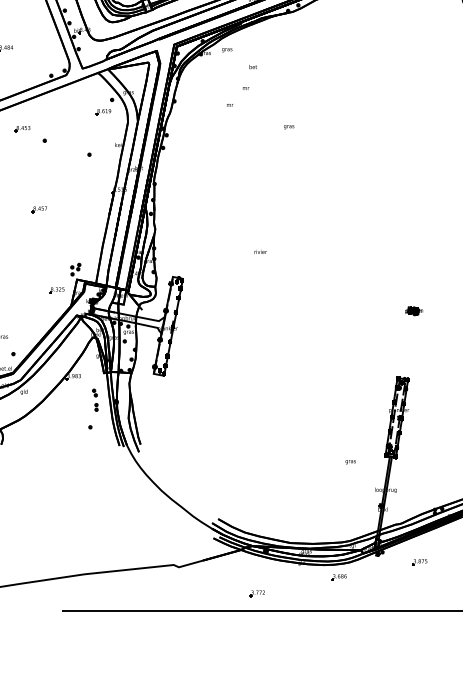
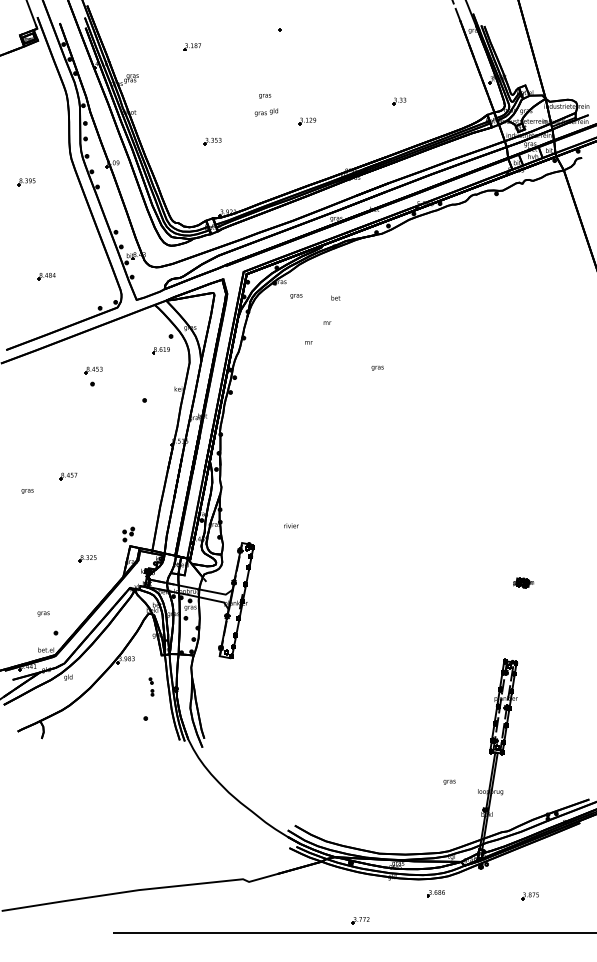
text: (227, 50) -> (296, 296), moved
part: (22, 129) -> (93, 370), moved
part: (39, 209) -> (68, 476), moved
text: (260, 251) -> (291, 525), moved
part: (56, 290) -> (87, 558), moved
part: (95, 399) -> (151, 686), size x0.7
text: (350, 461) -> (449, 781), moved
part: (419, 562) -> (529, 896), moved
part: (257, 593) -> (360, 920), moved

